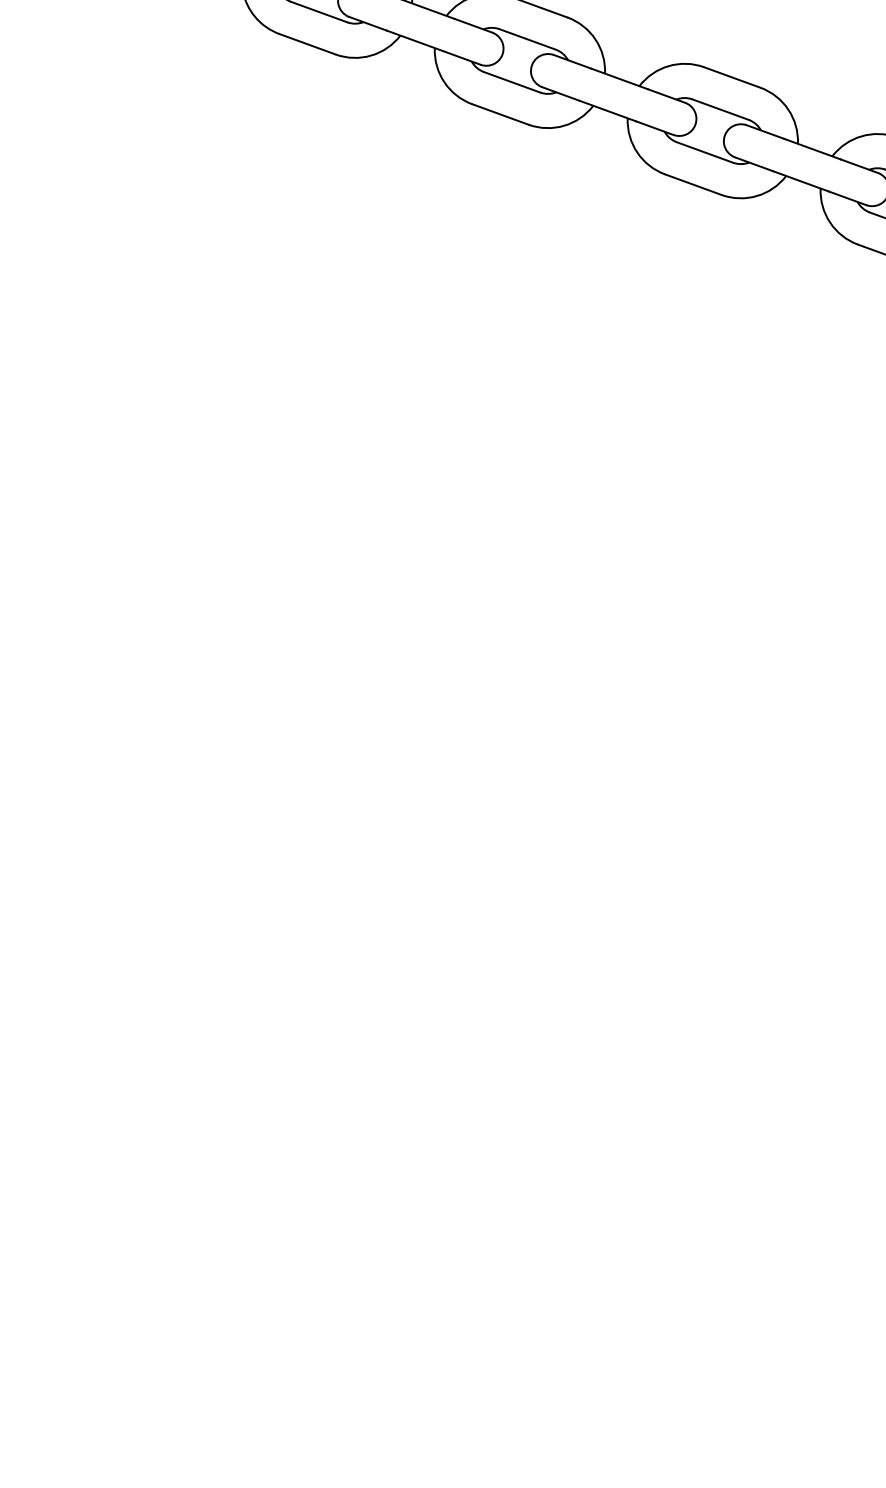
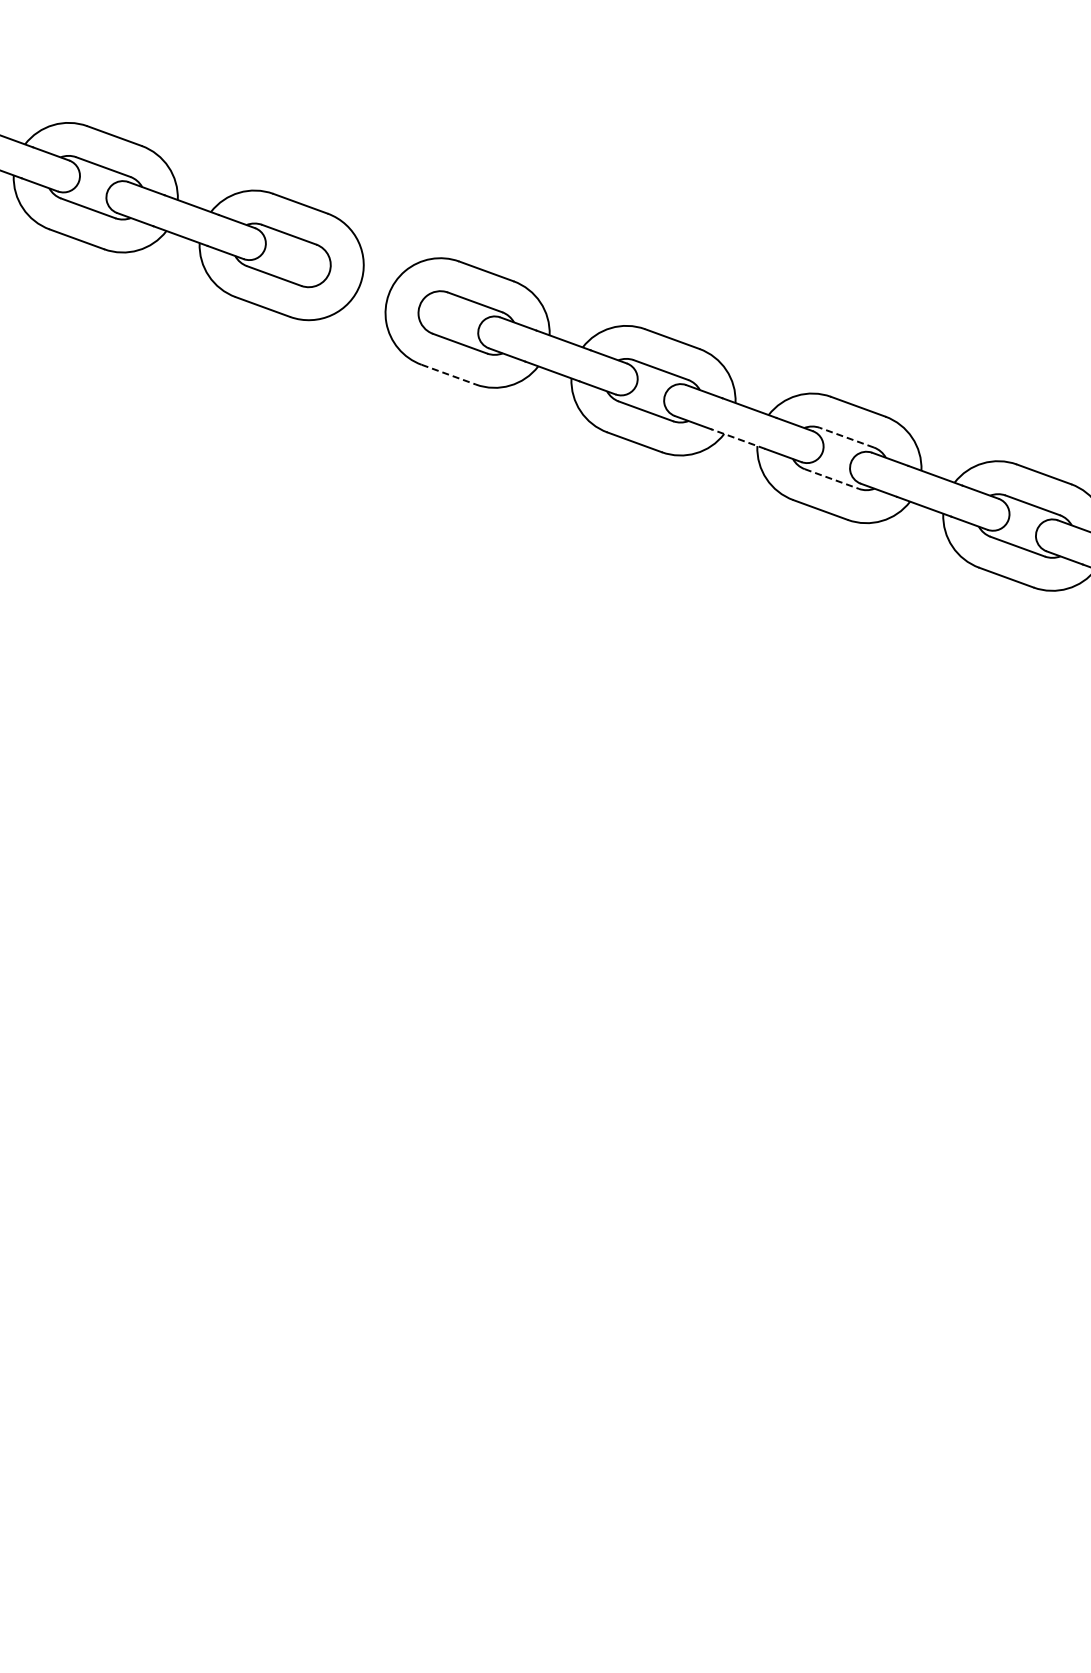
line: (307, 44) -> (448, 374), solid -> dashed
line: (720, 109) -> (846, 437), solid -> dashed
line: (608, 111) -> (738, 439), solid -> dashed
line: (704, 153) -> (831, 479), solid -> dashed

